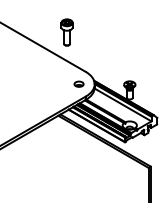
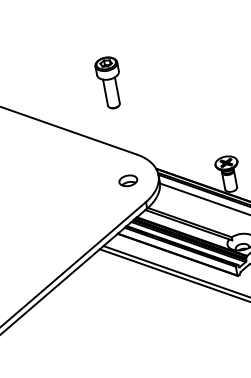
part: (66, 32) -> (108, 83), moved

